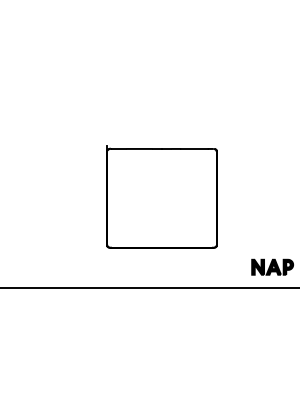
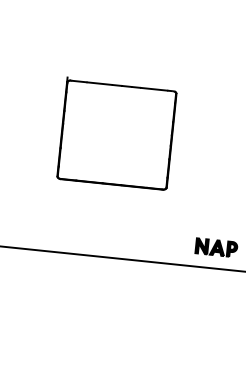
part: (161, 196) -> (116, 133), moved

